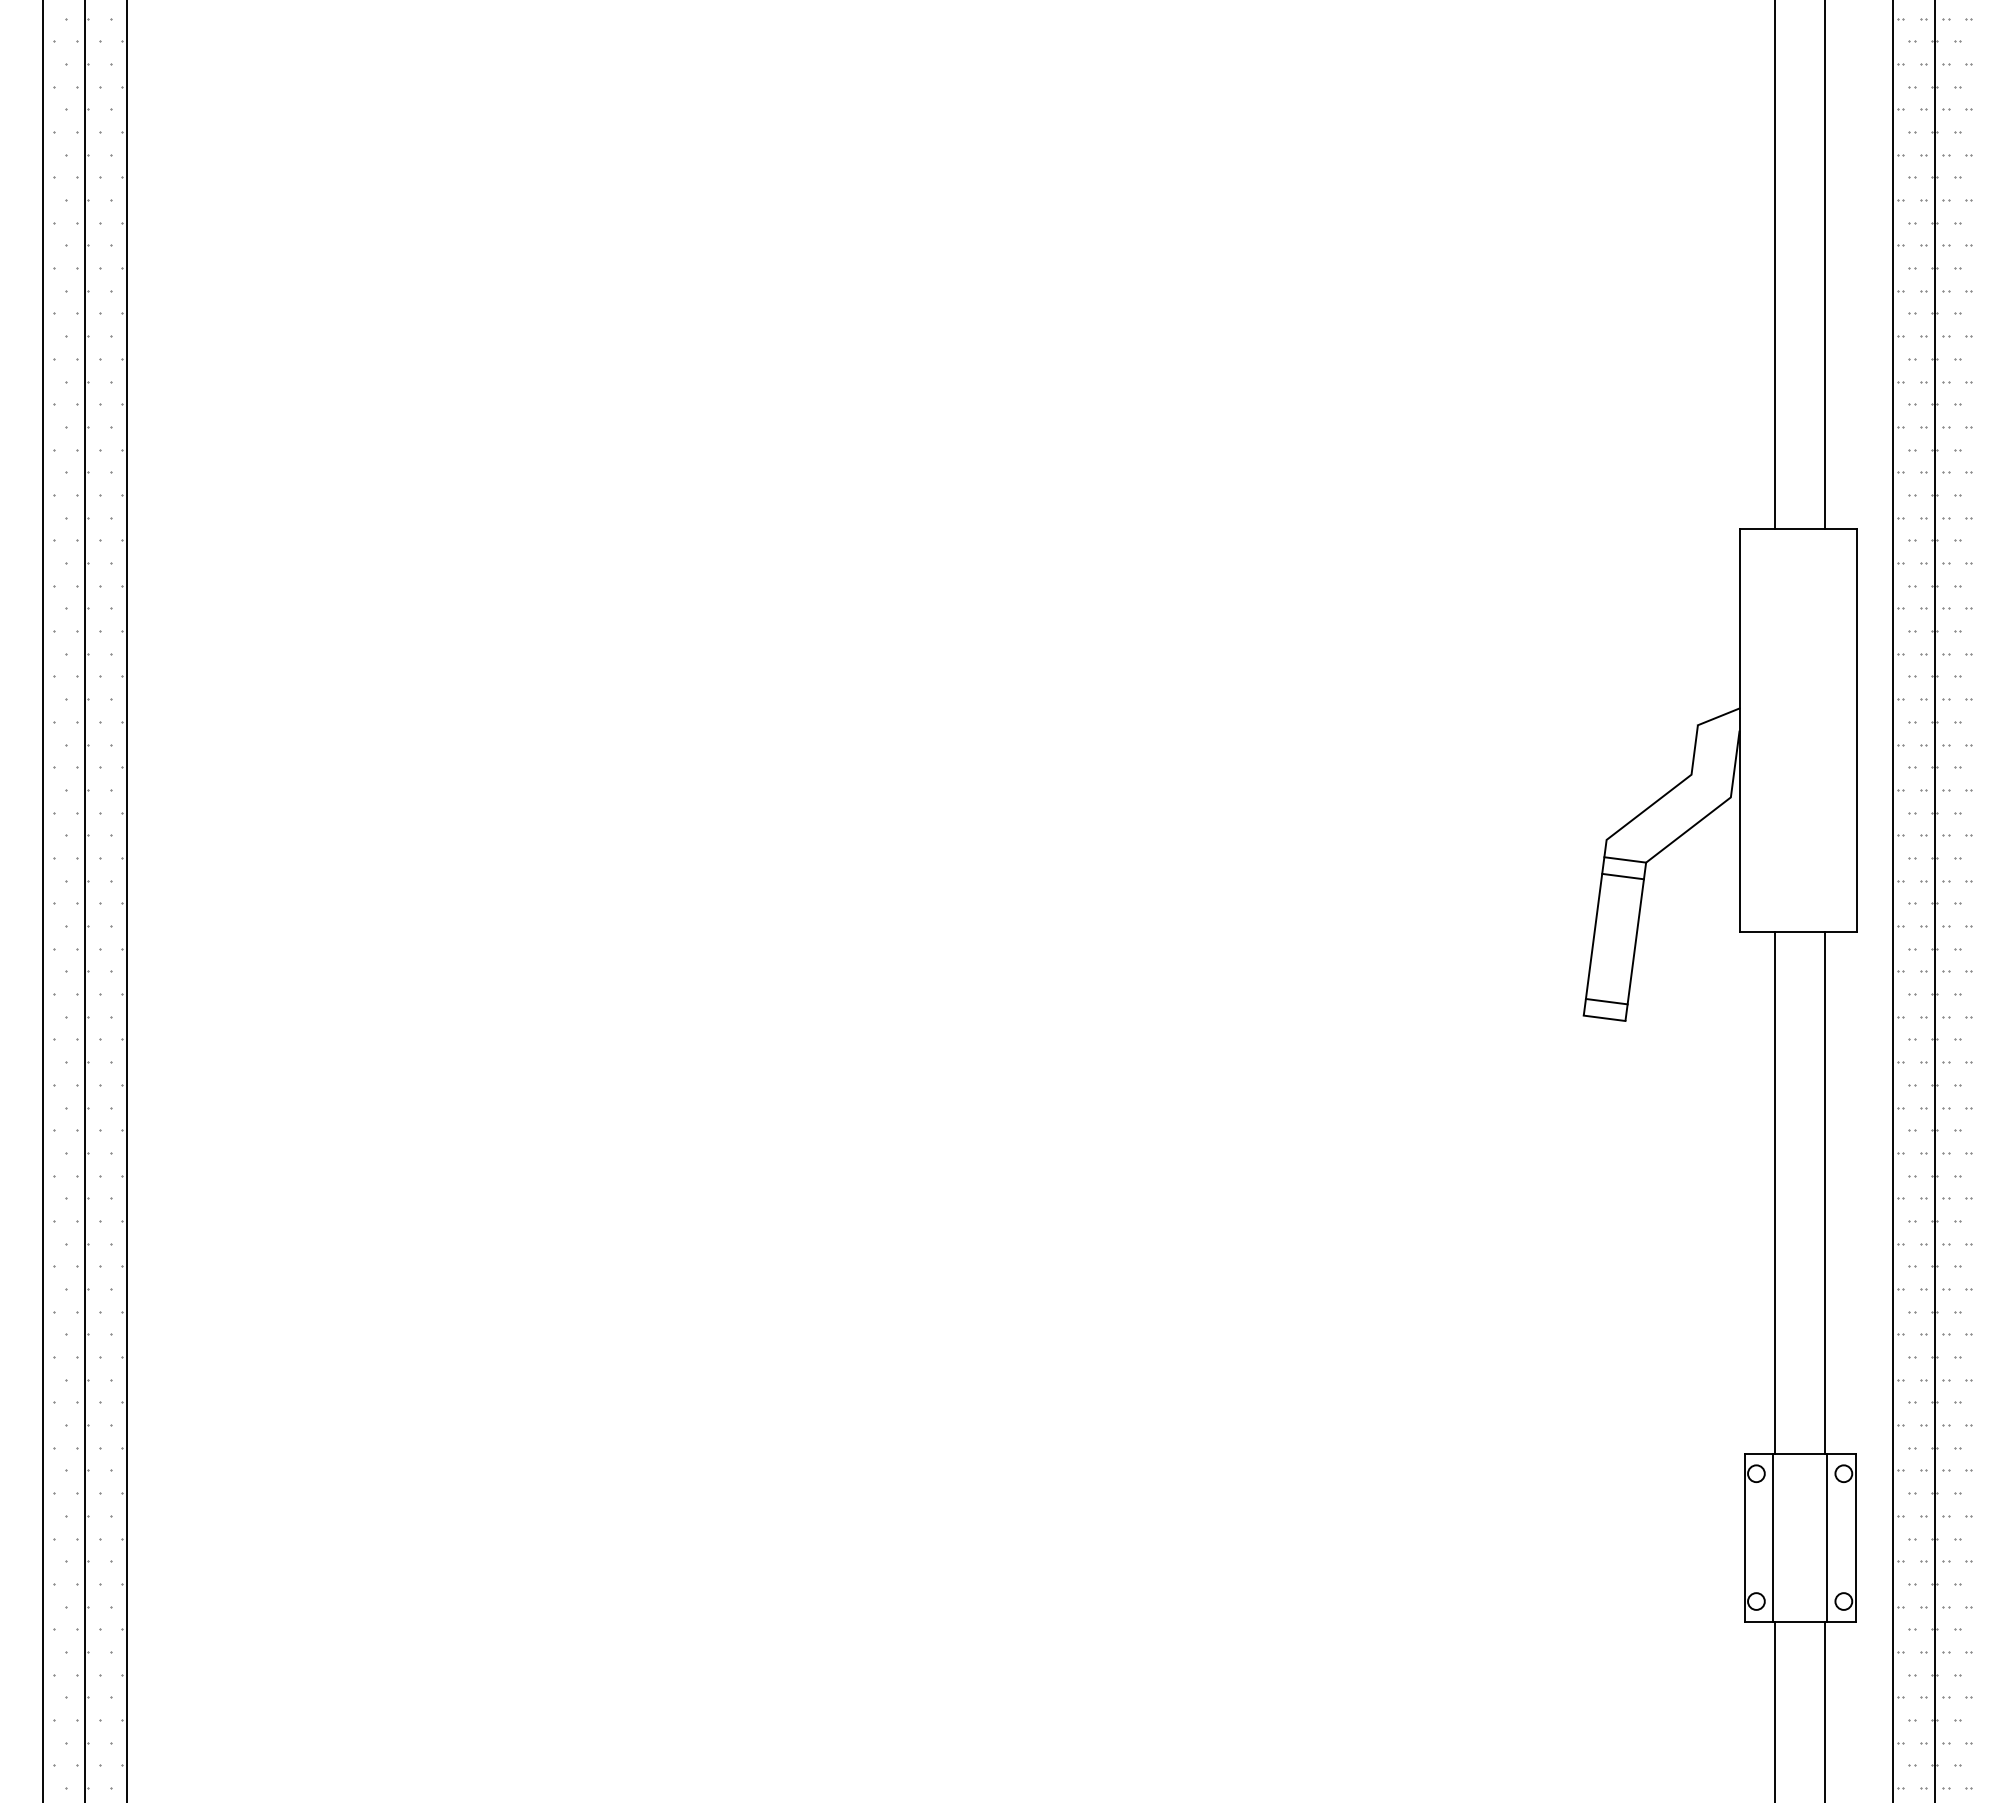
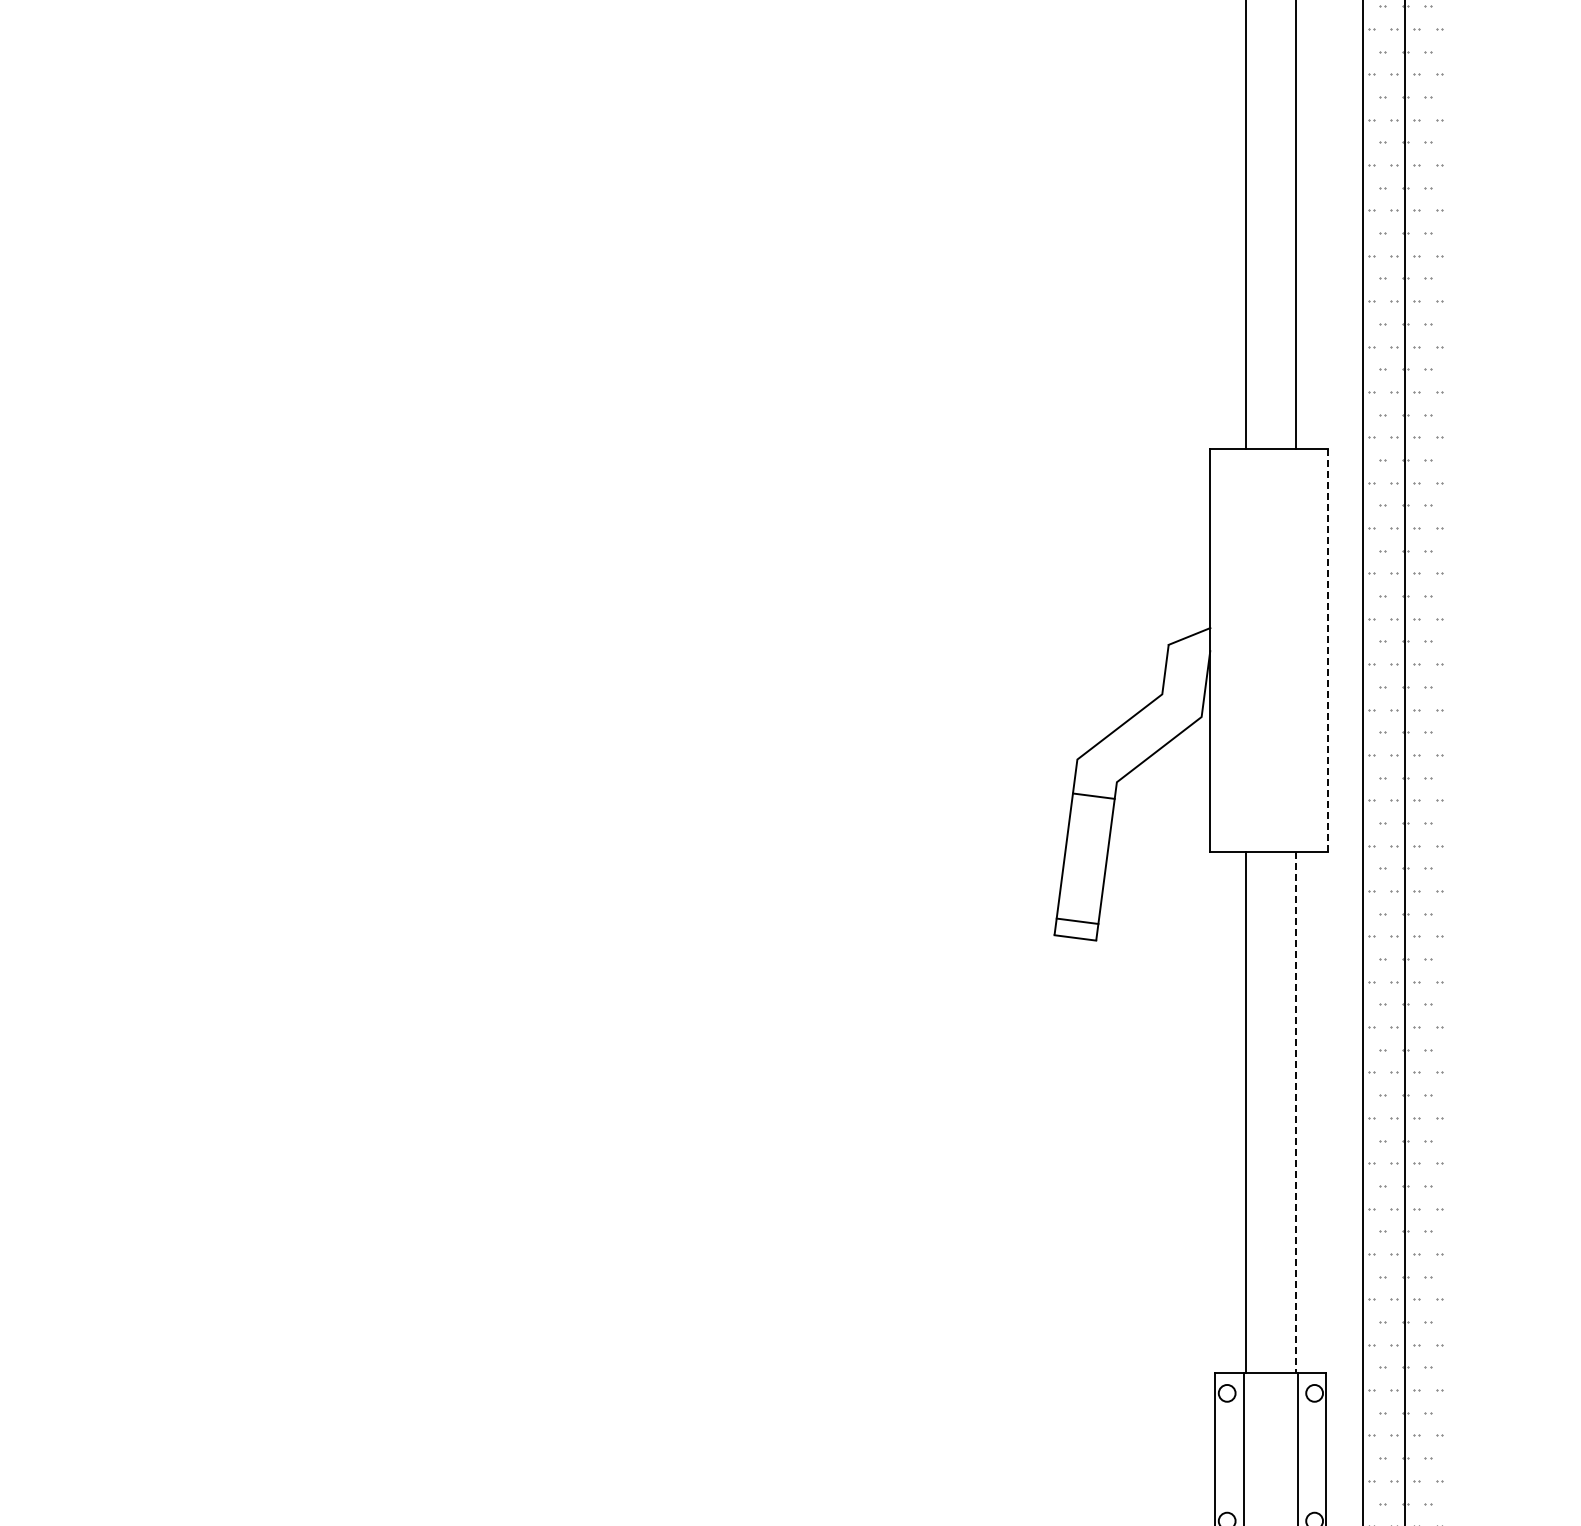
line: (1857, 730) -> (1328, 650), solid -> dashed
line: (1625, 859) -> (1096, 779), removed
line: (1825, 1192) -> (1296, 1112), solid -> dashed

